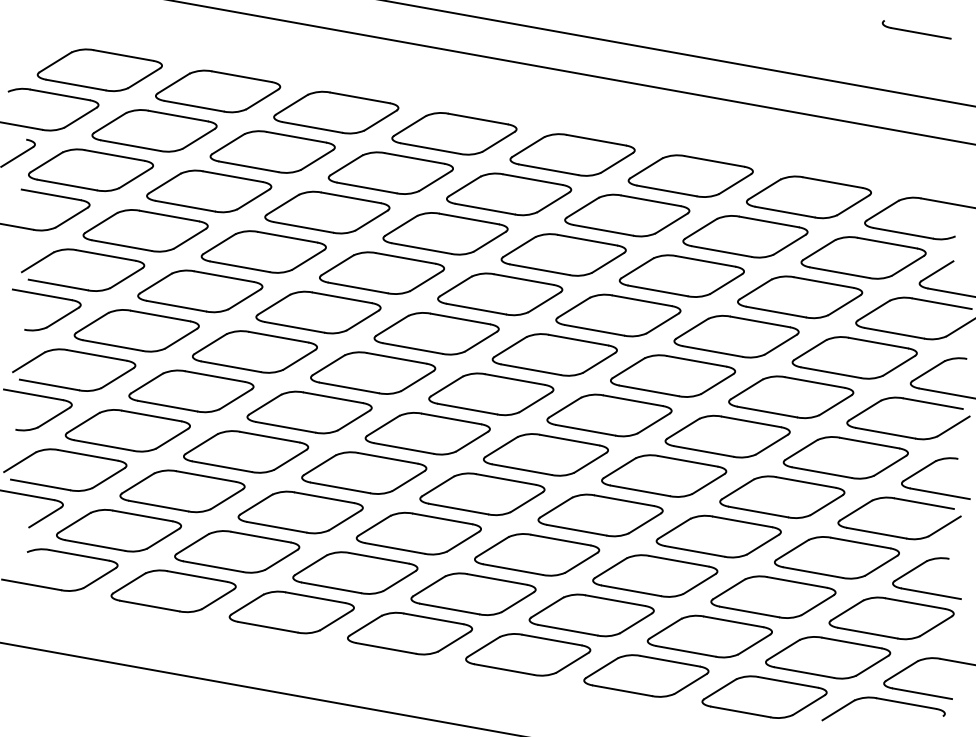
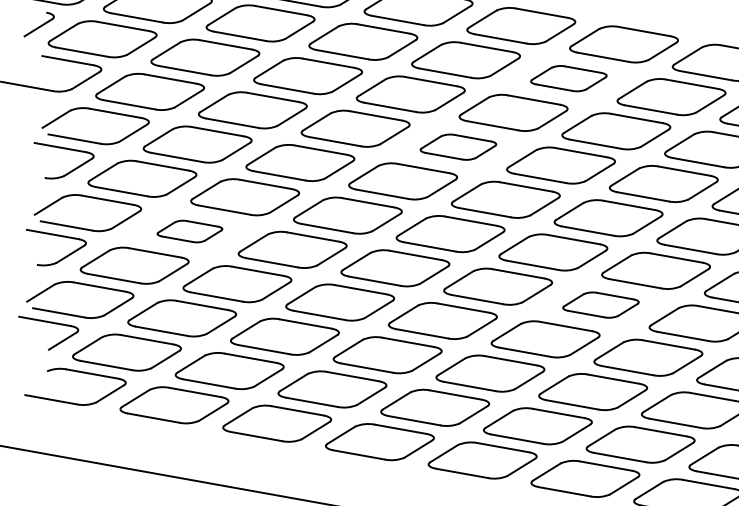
part: (627, 215) -> (569, 78), size x0.7
part: (500, 294) -> (458, 147), size x0.7
part: (191, 391) -> (189, 231), size x0.6
part: (664, 475) -> (601, 304), size x0.7

